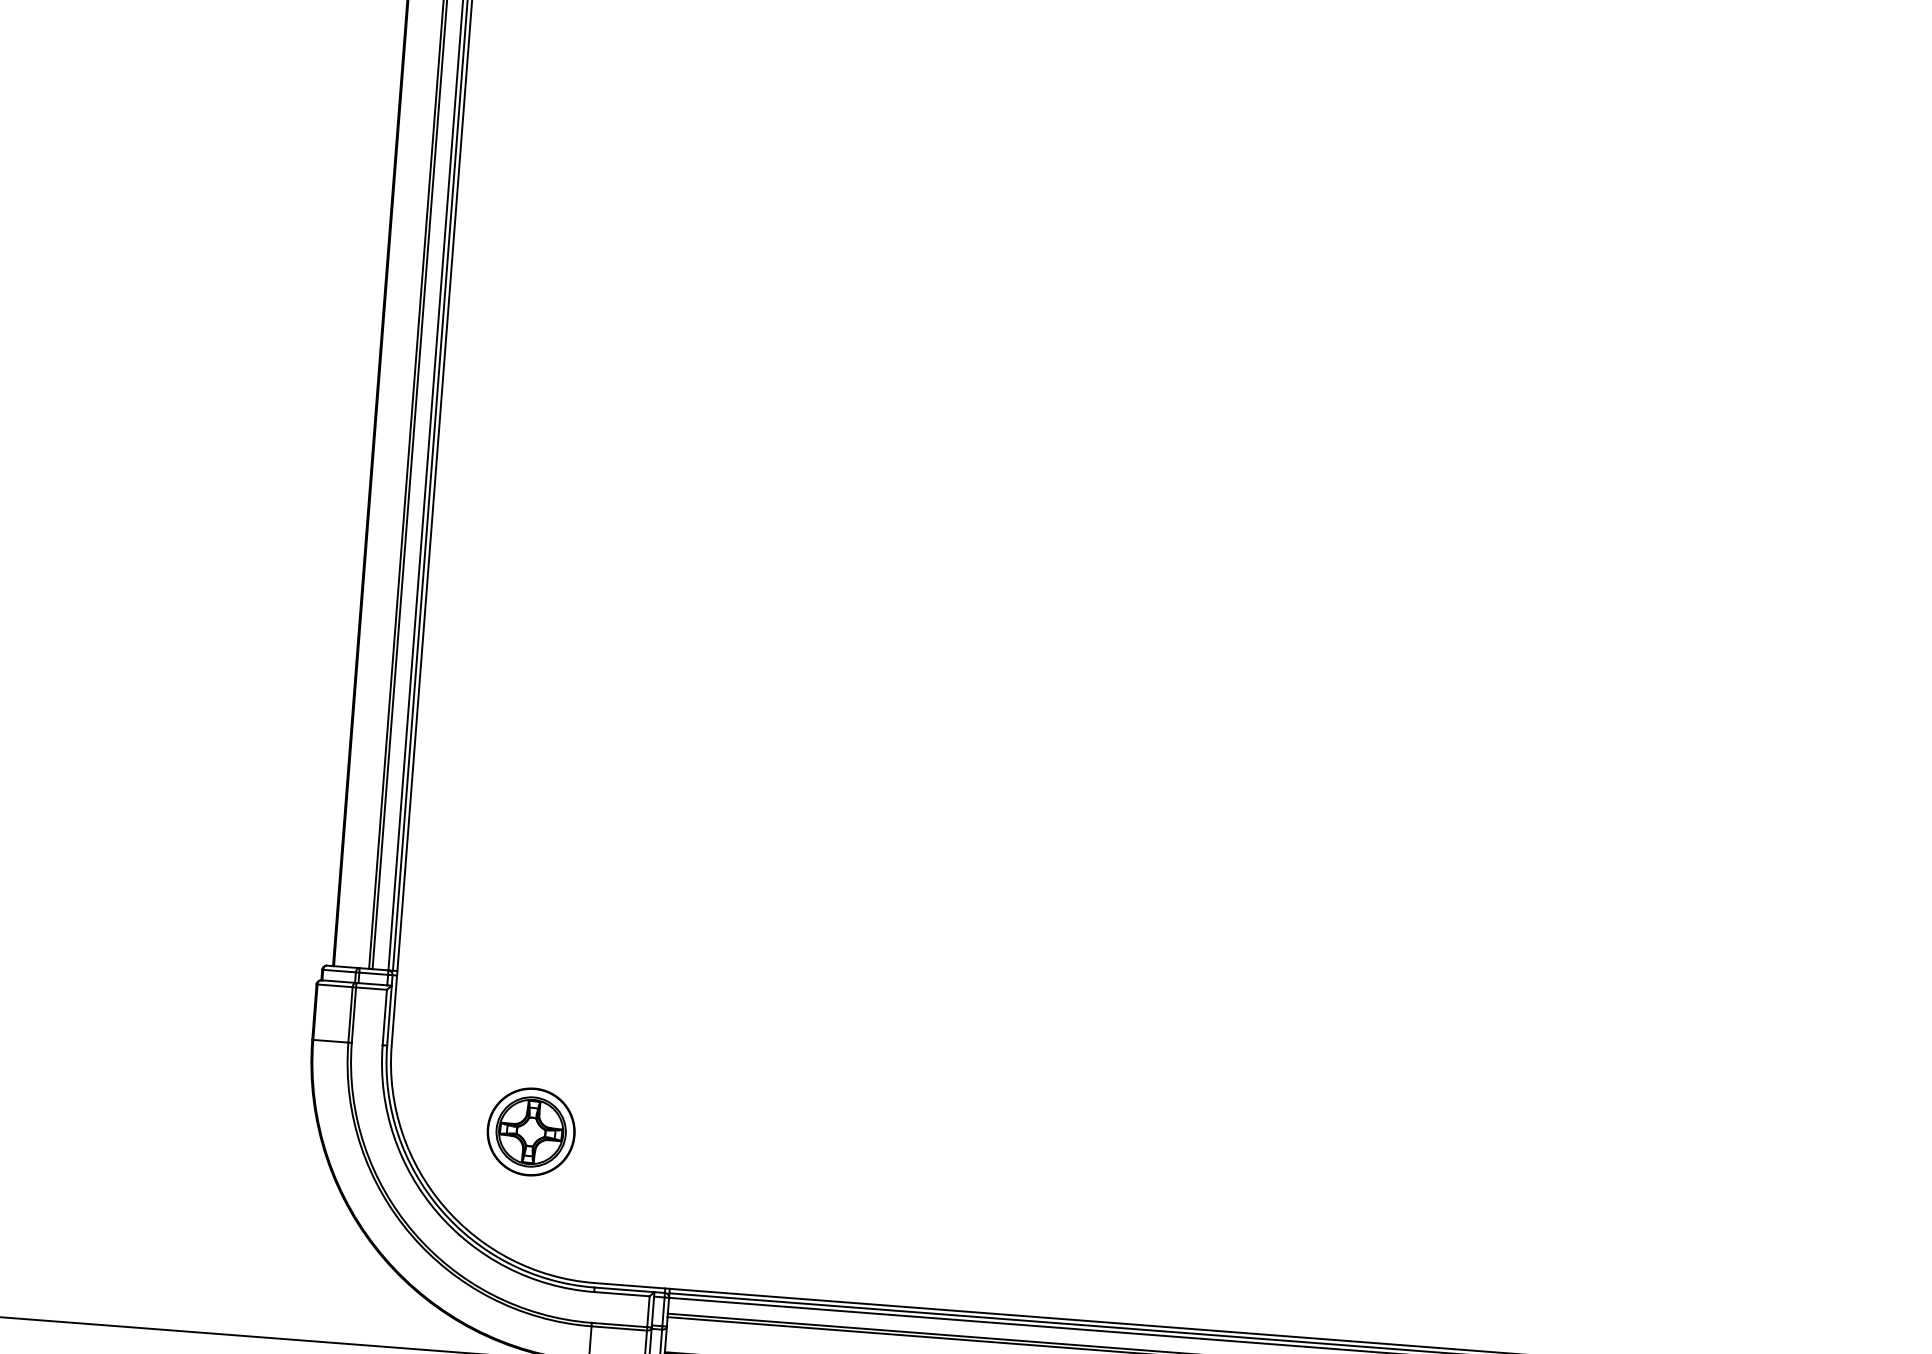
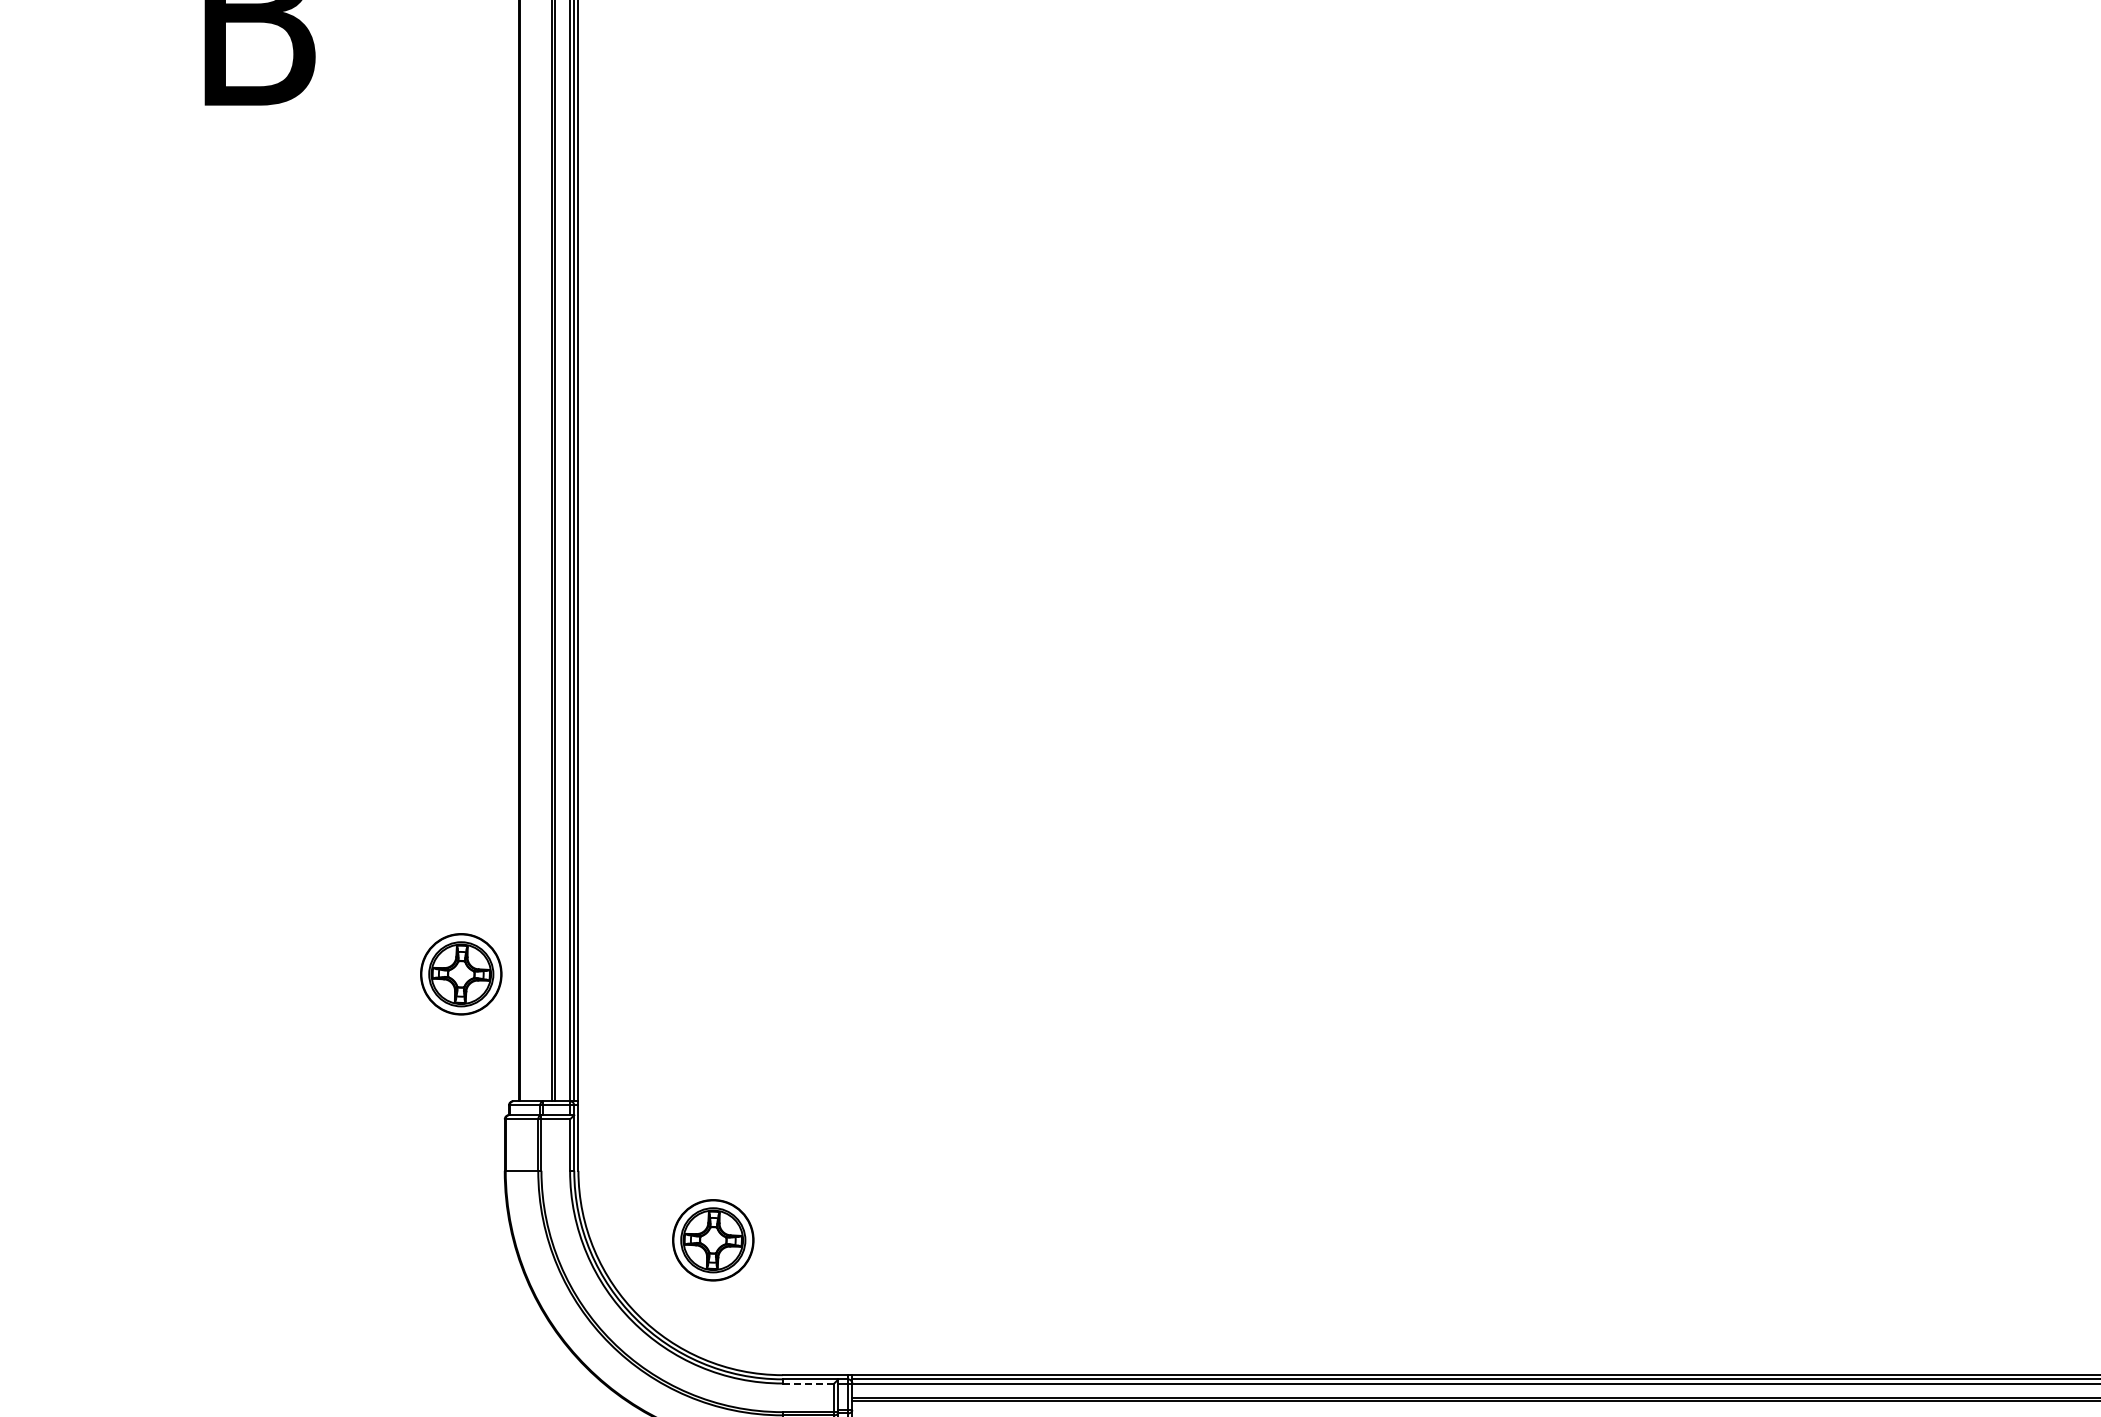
part: (281, 824) -> (461, 974), added
line: (621, 1294) -> (808, 1383), solid -> dashed

